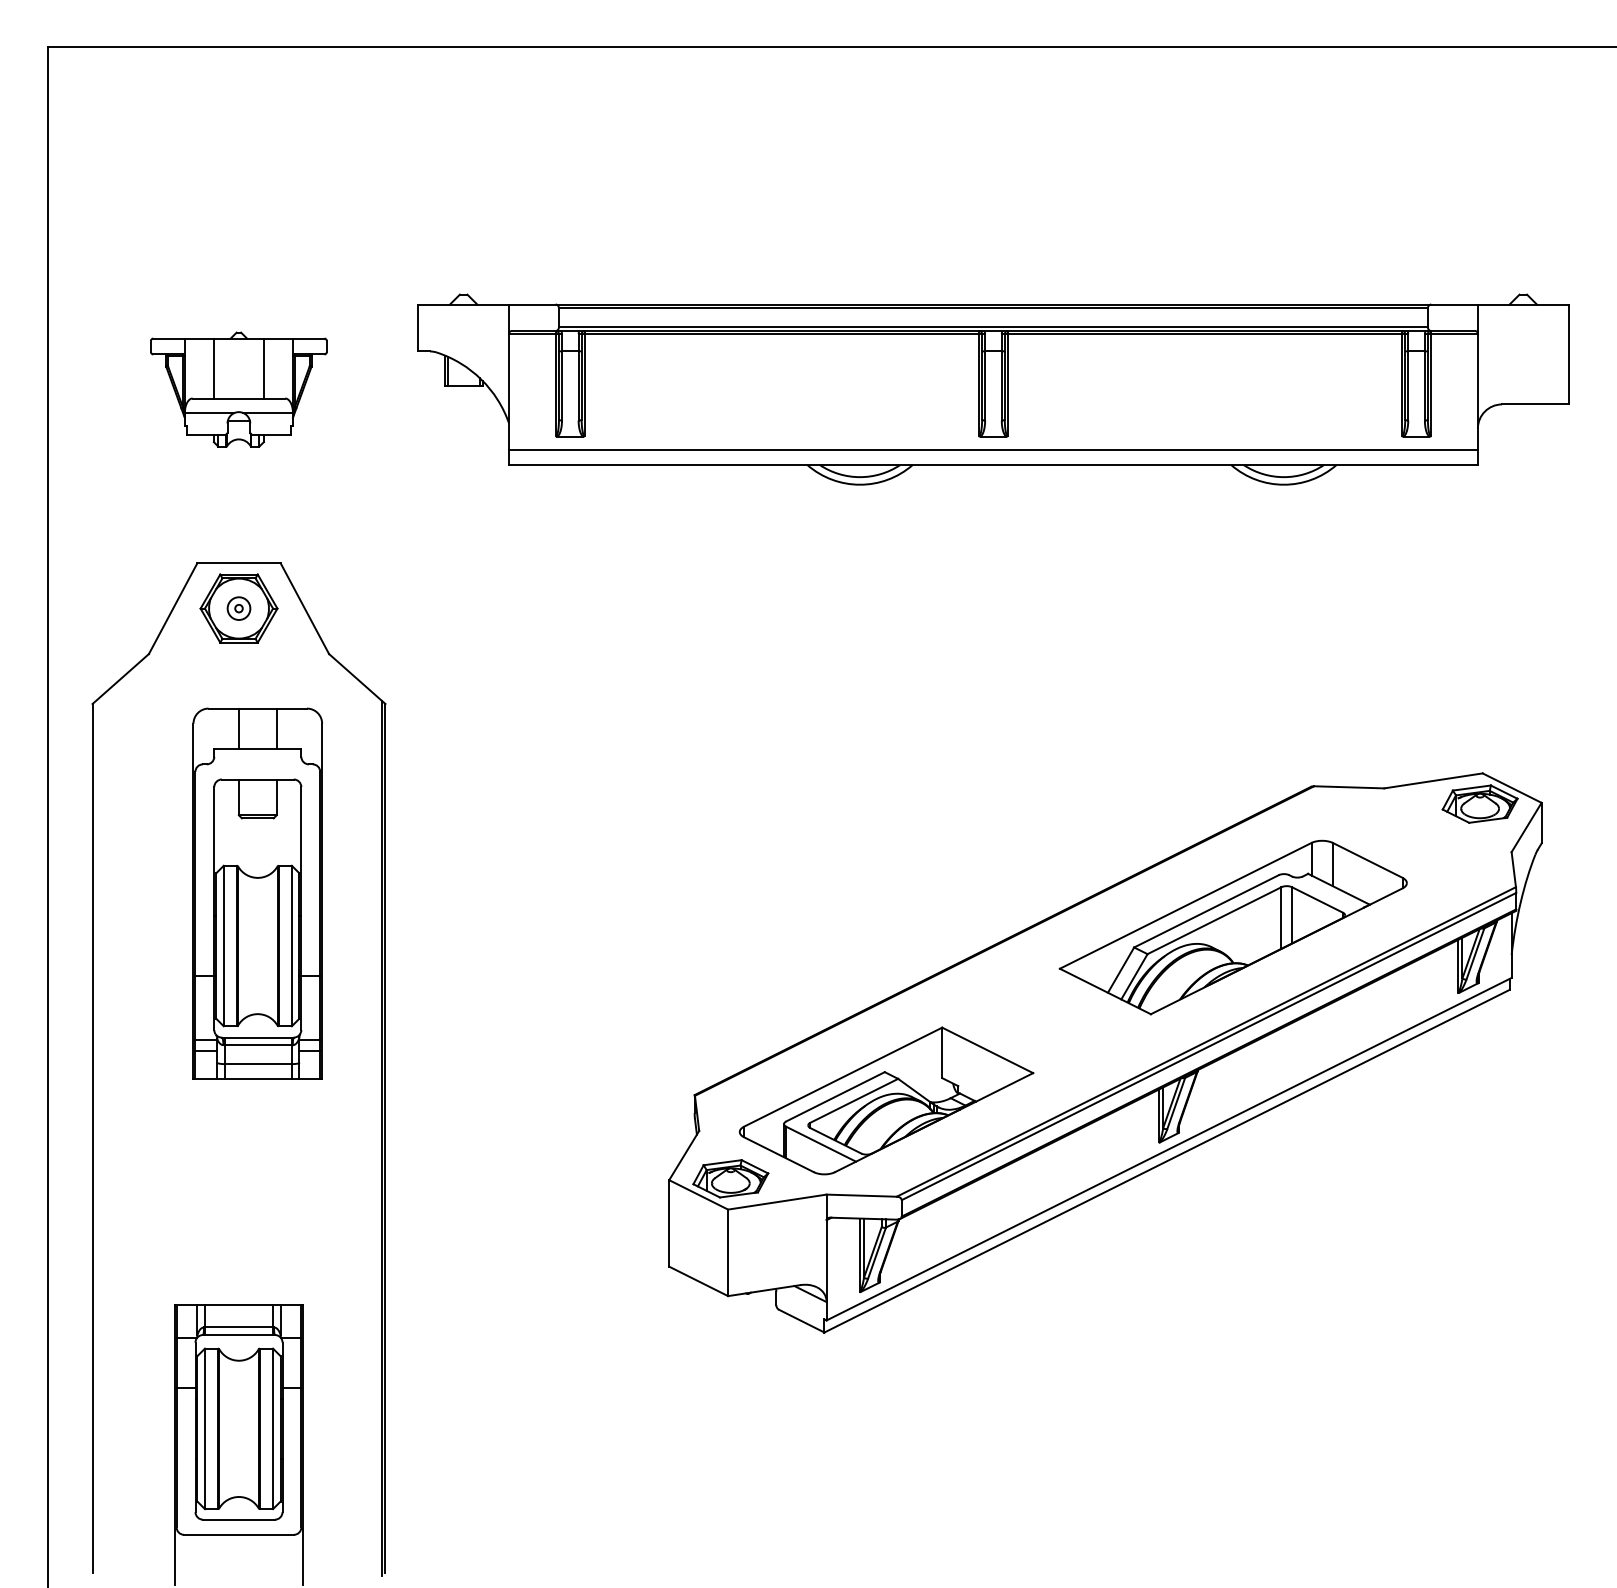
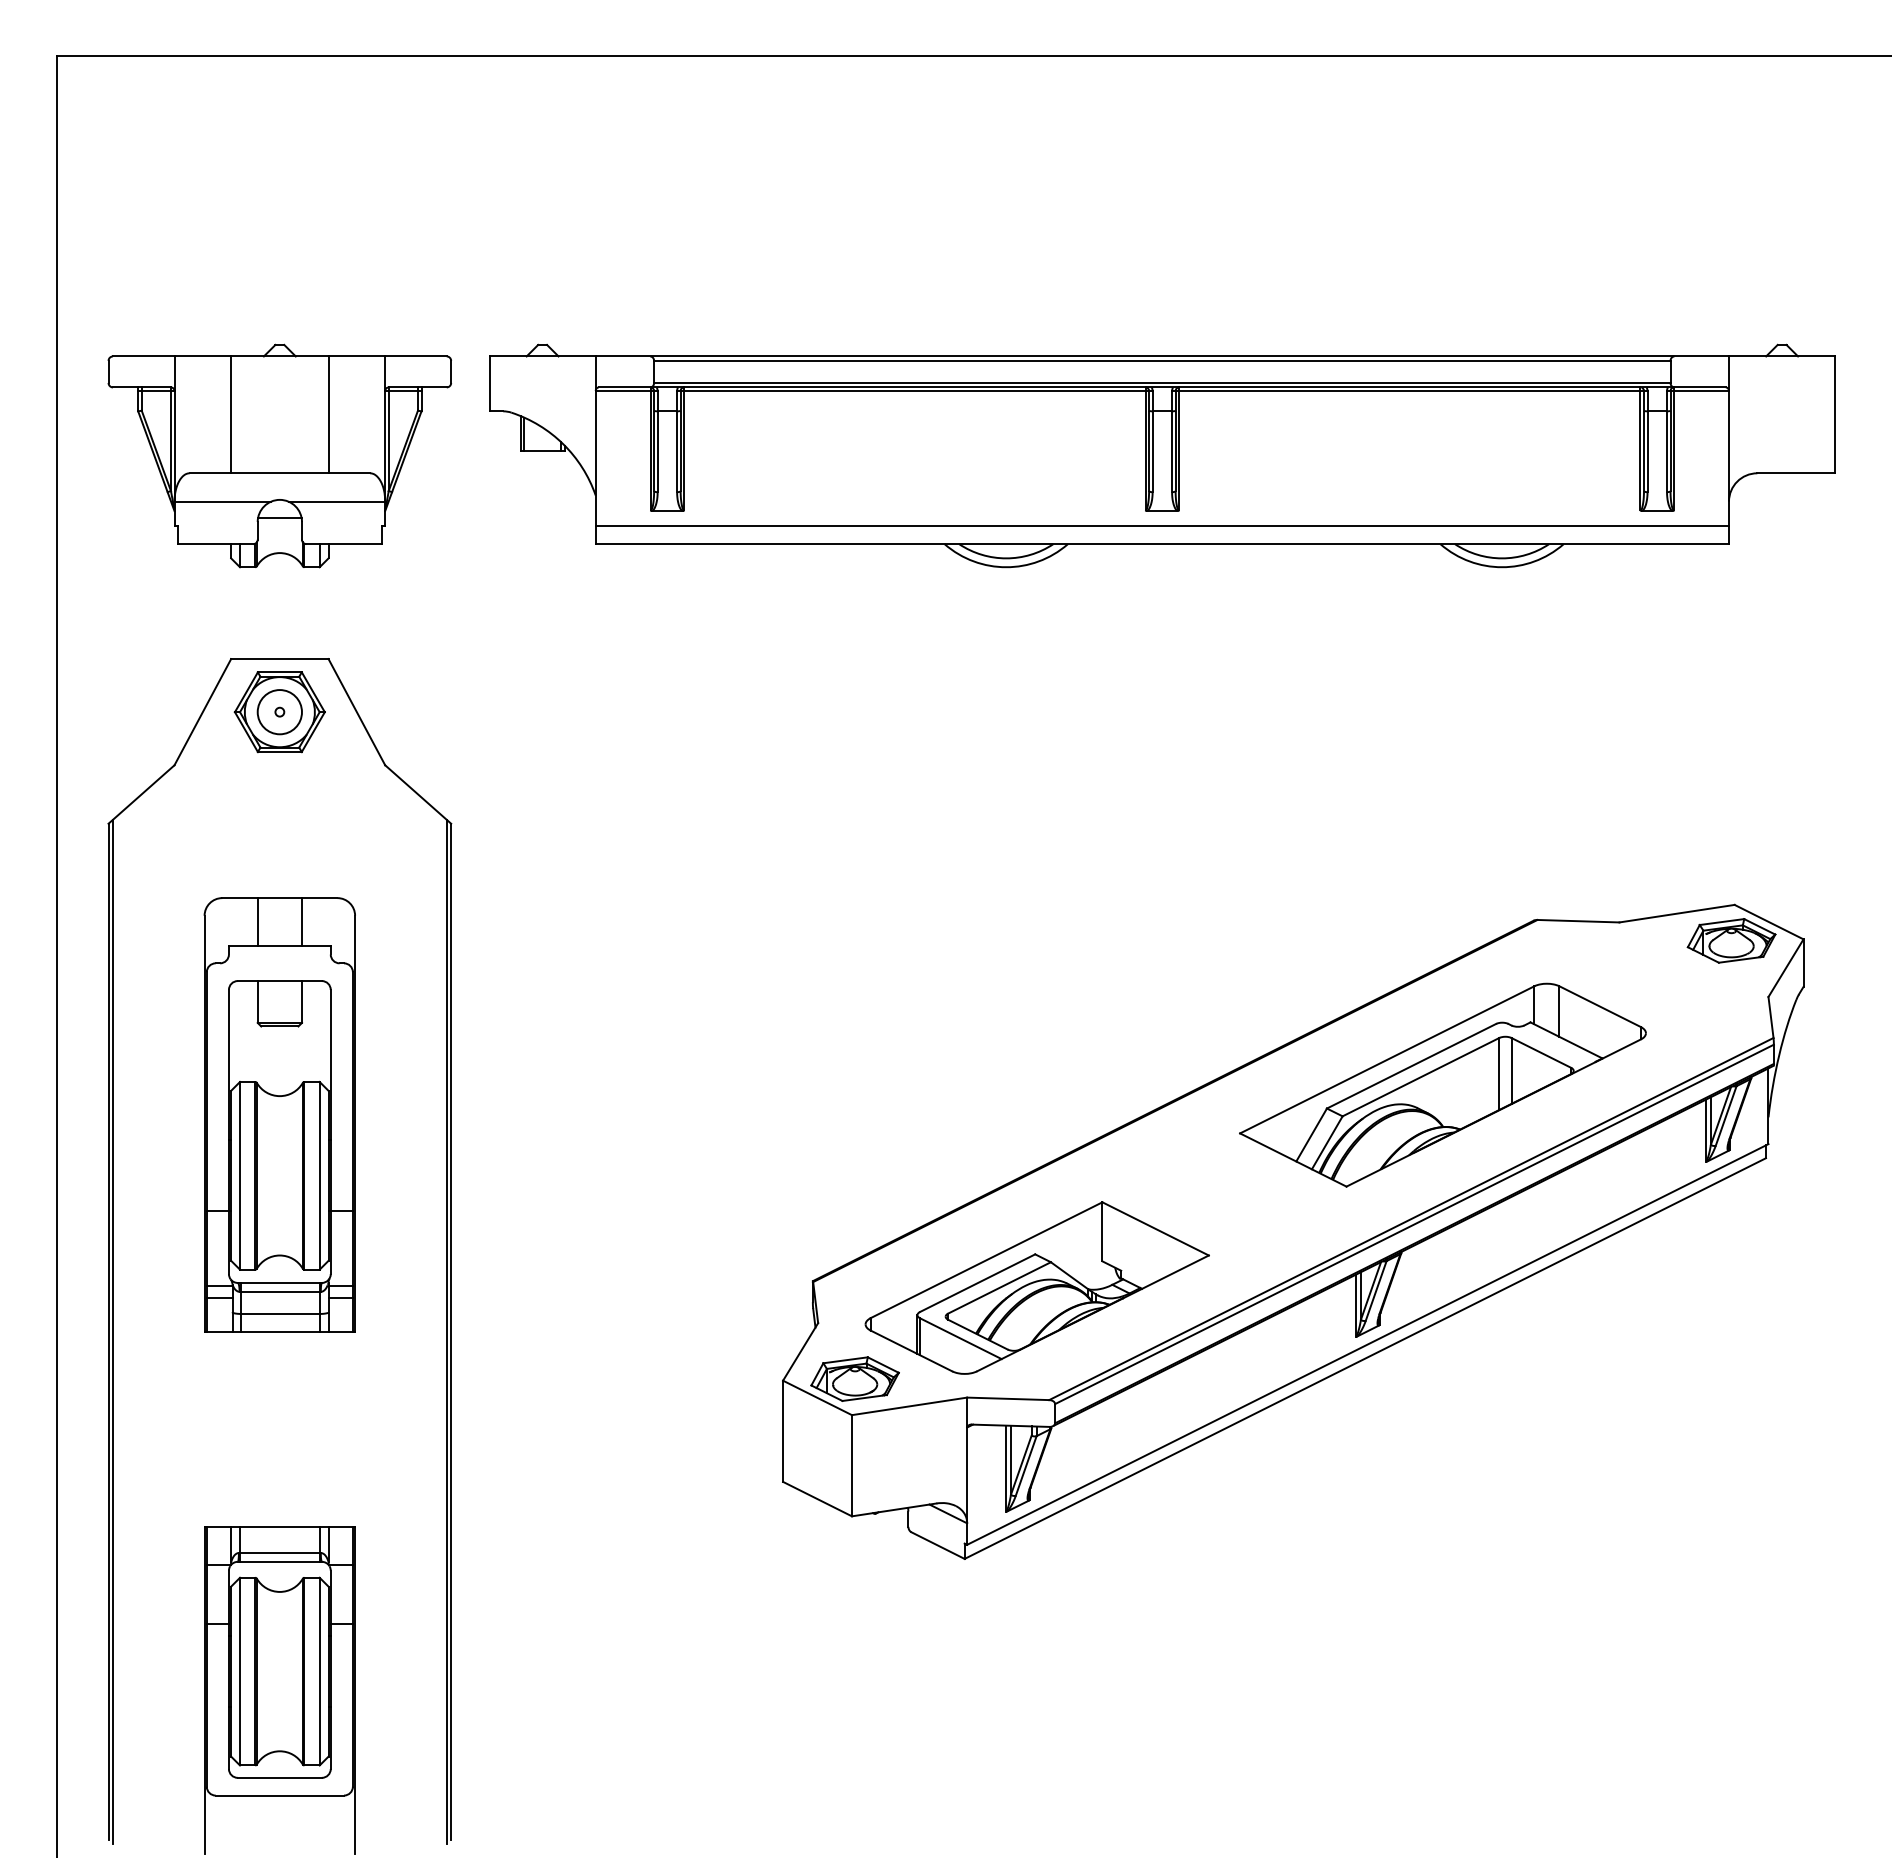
part: (238, 389) -> (279, 455), size x1.67
circle: (238, 608) -> (279, 712), size x1.67
part: (257, 893) -> (279, 1114), moved
line: (95, 1138) -> (112, 1331), added

